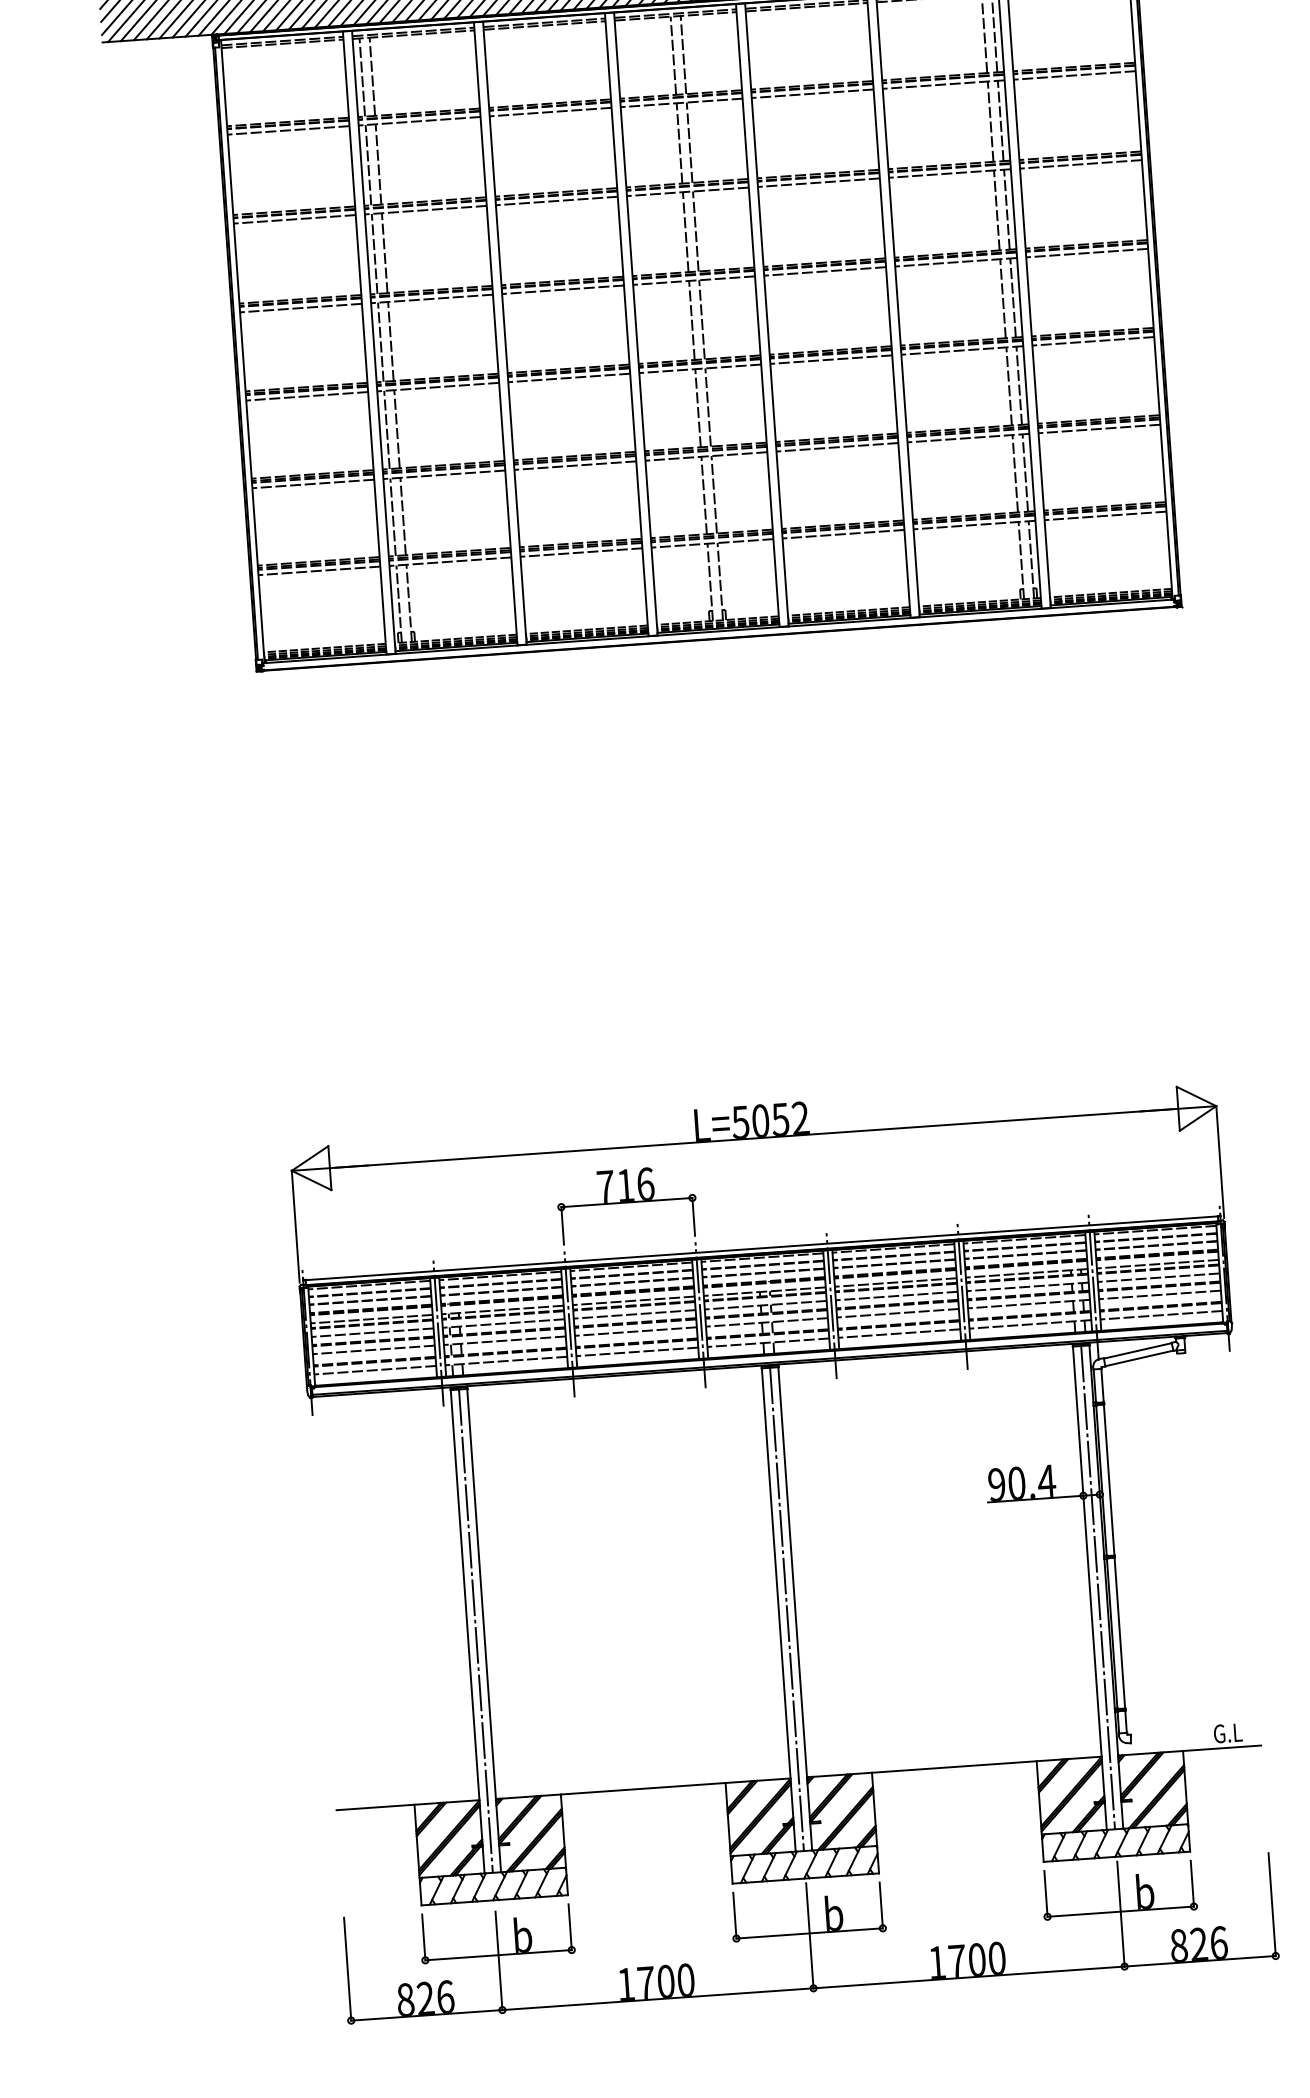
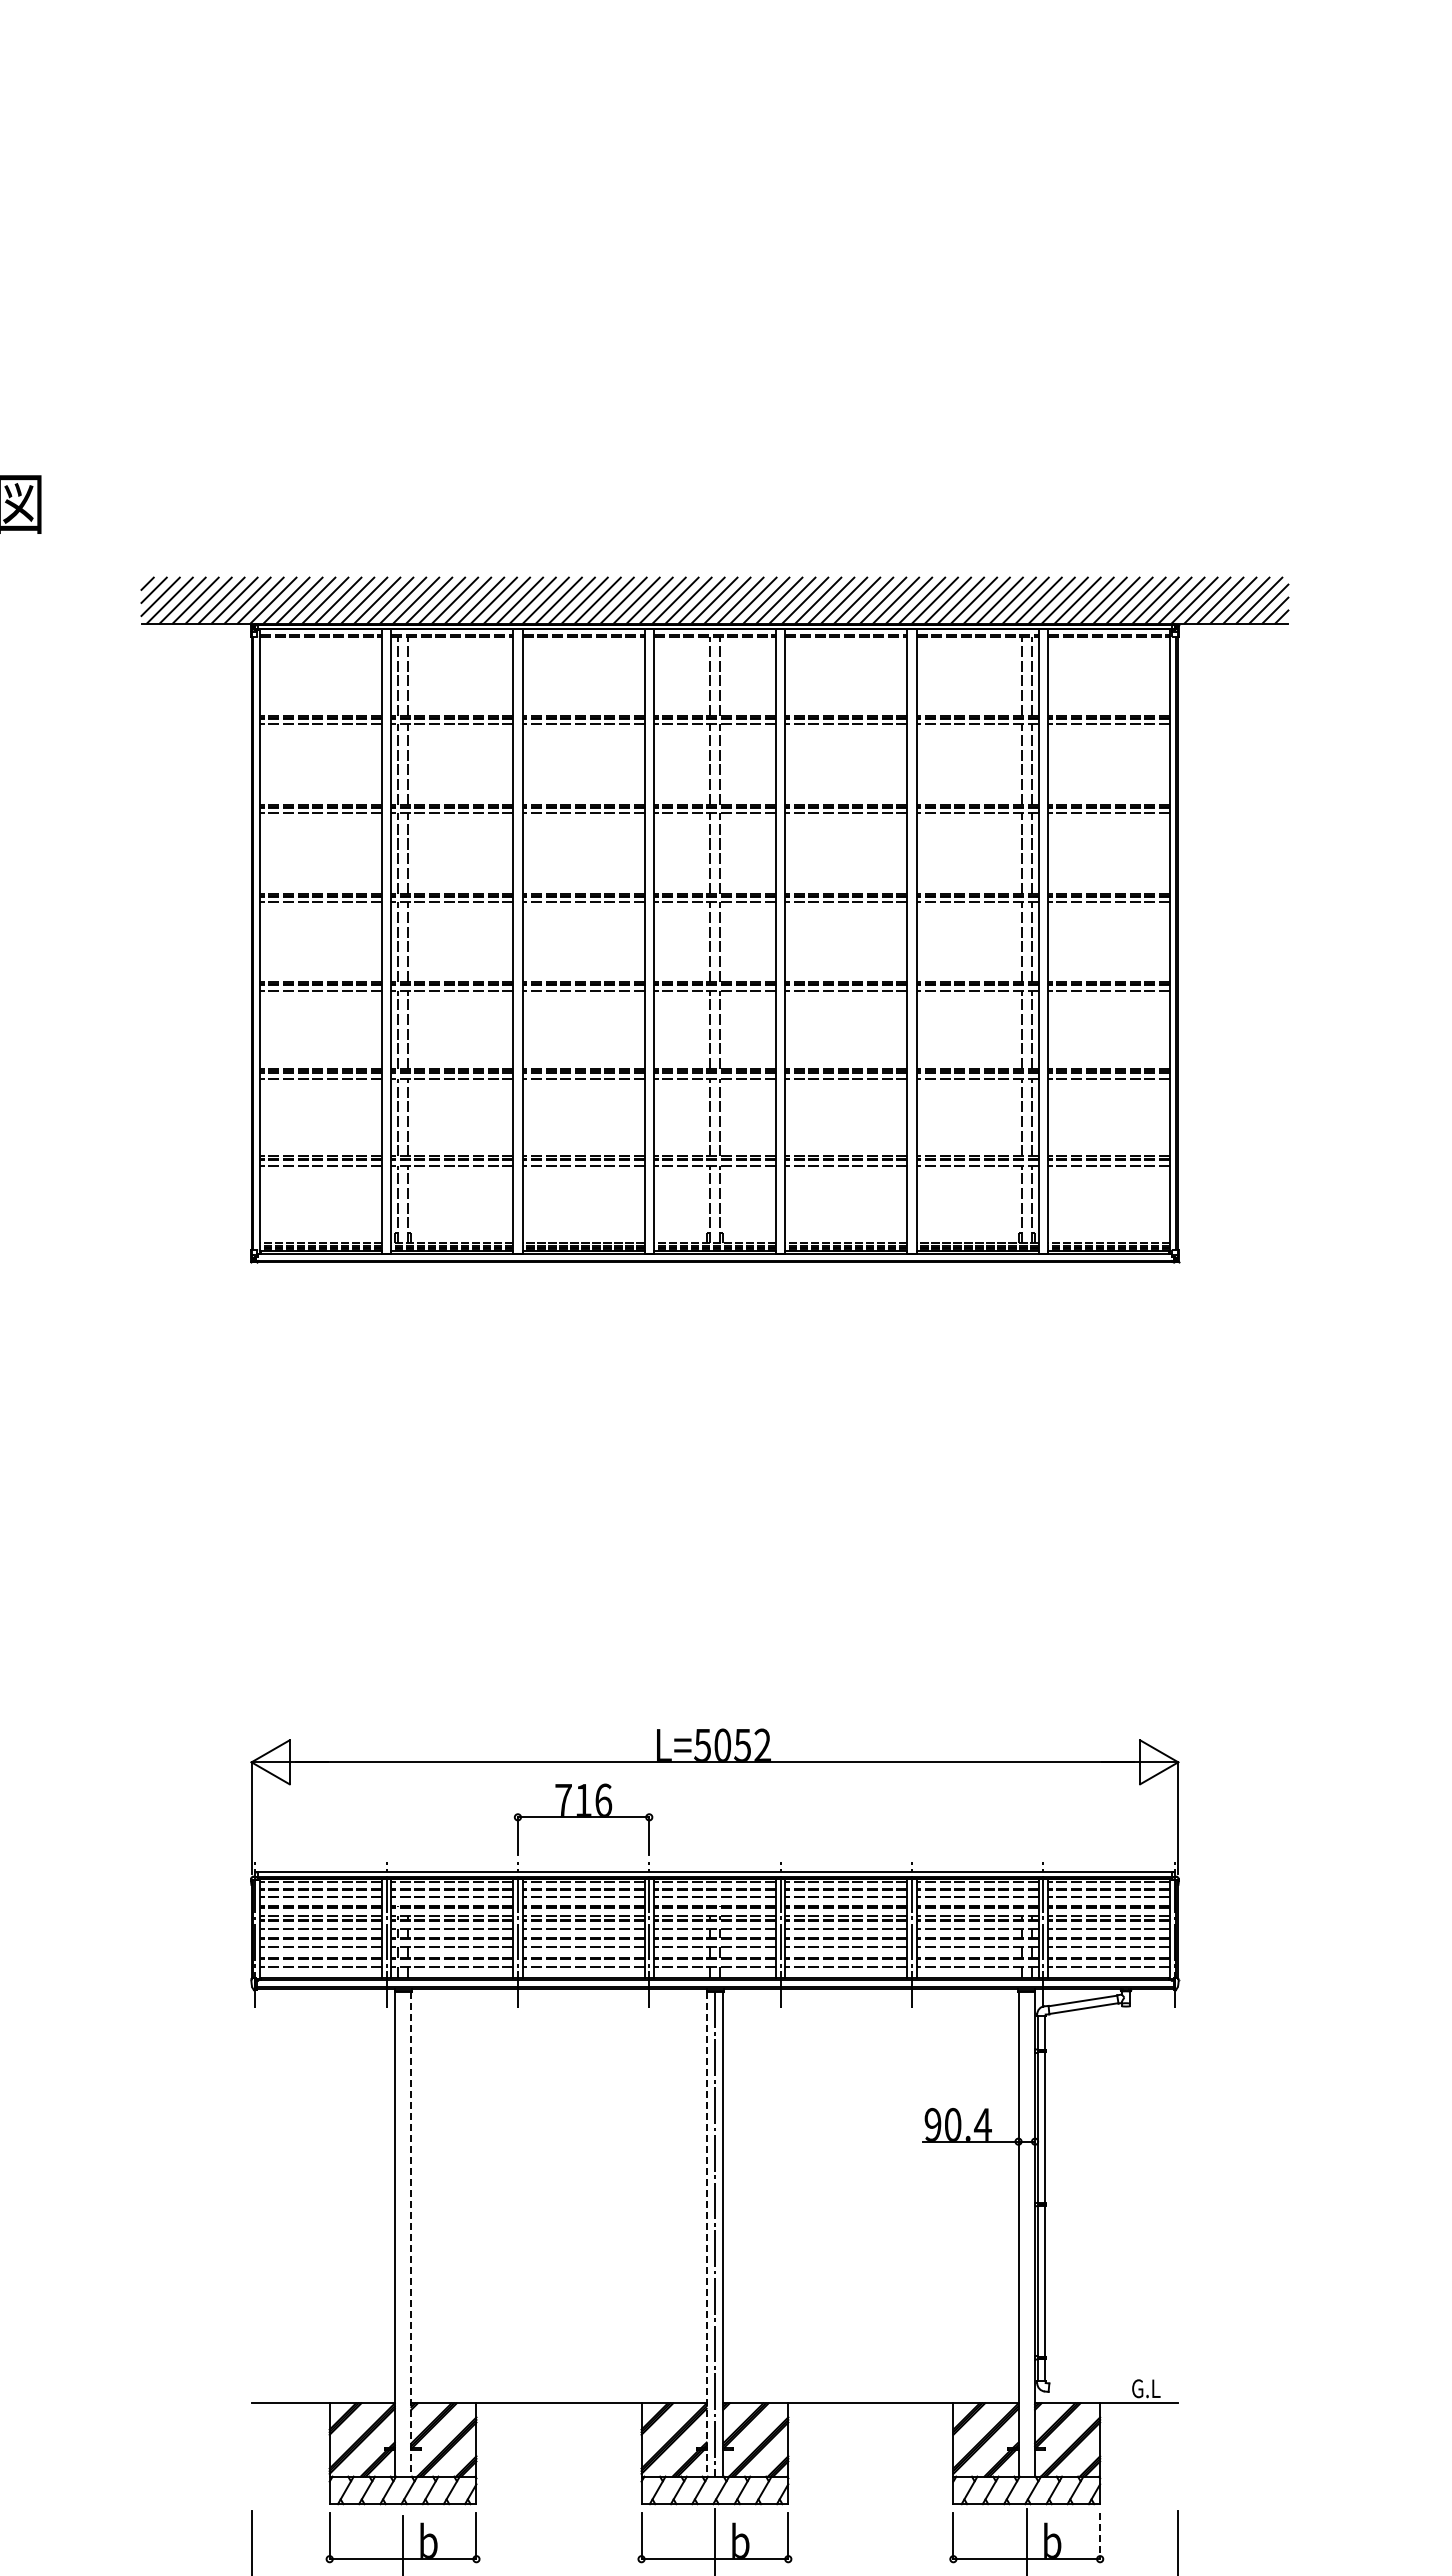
line: (1097, 1587) -> (1026, 2234), removed
line: (778, 1610) -> (706, 2234), solid -> dashed
line: (484, 1630) -> (411, 2234), solid -> dashed
line: (476, 1631) -> (403, 2234), removed
line: (1192, 1883) -> (1100, 2536), solid -> dashed

